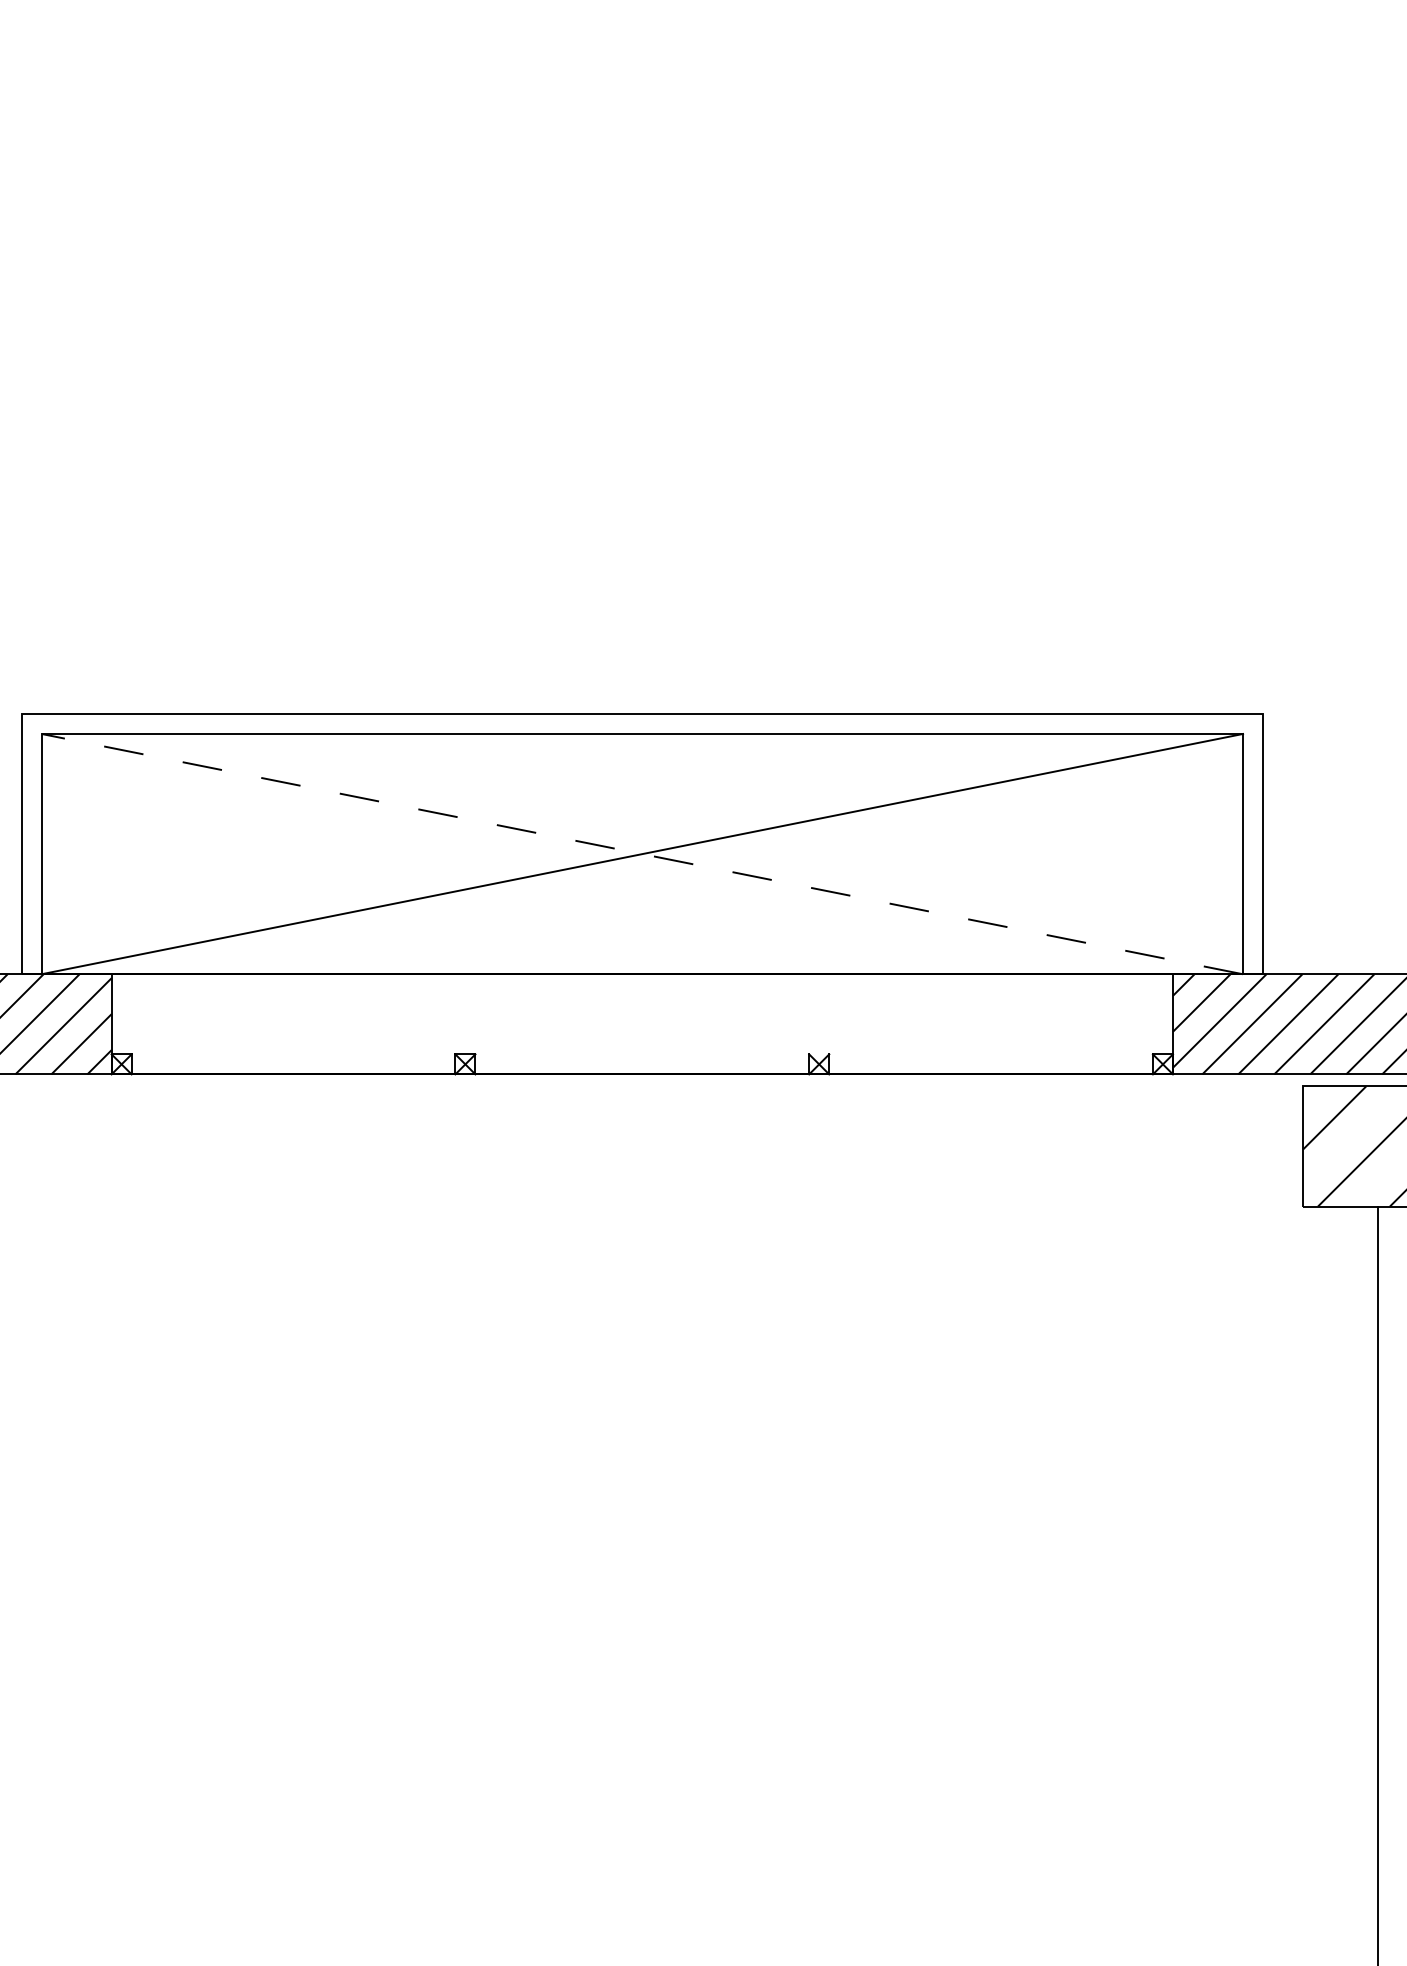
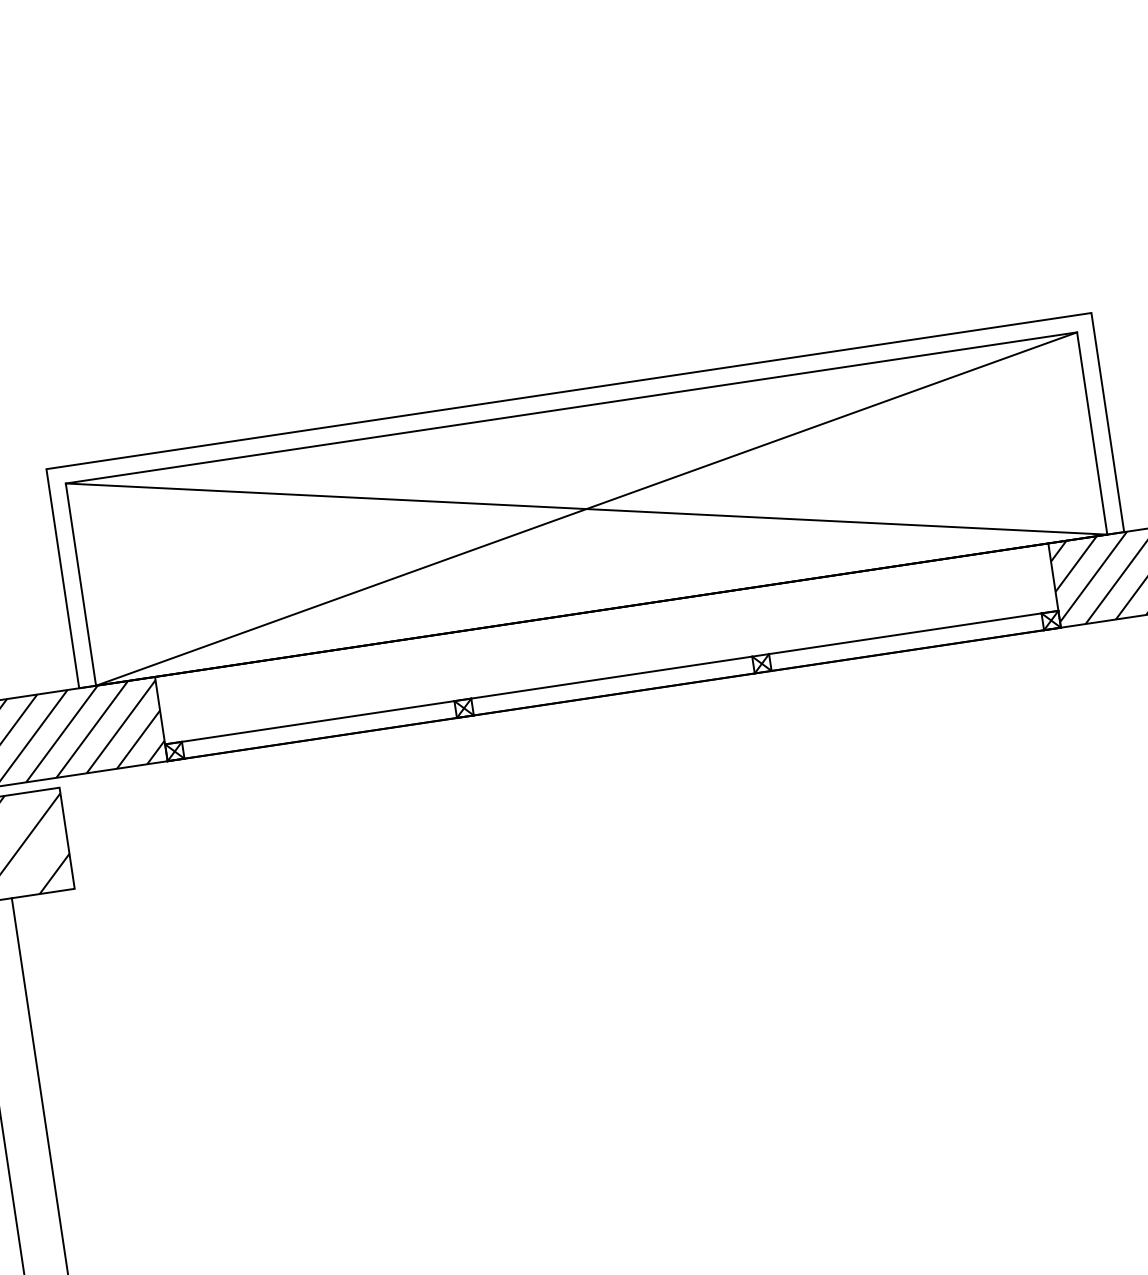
line: (642, 854) -> (586, 509), dashed -> solid
line: (641, 1054) -> (611, 677), added

